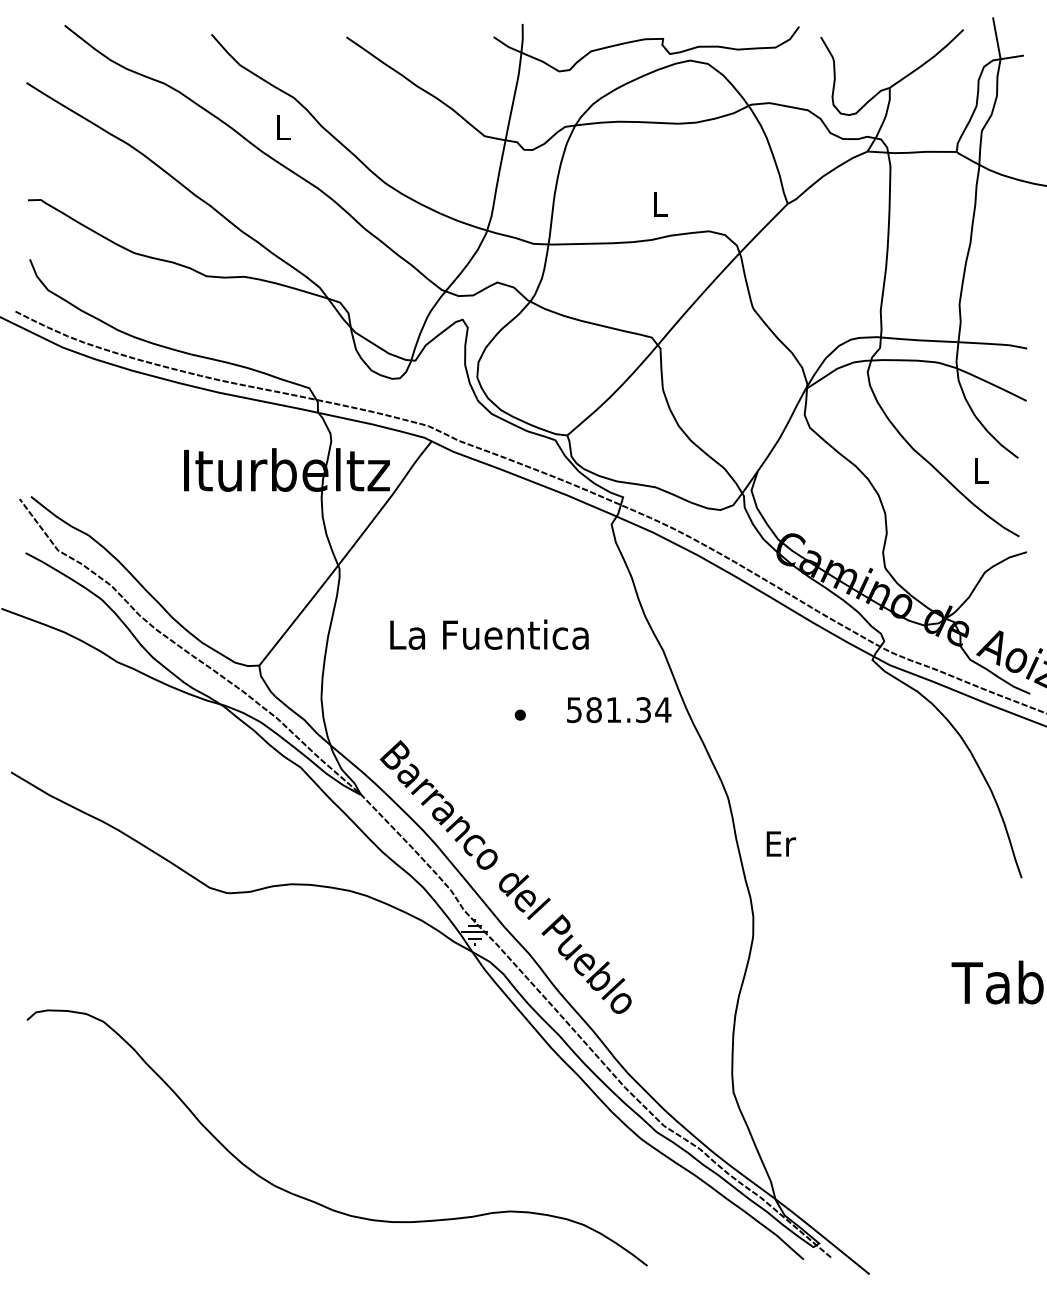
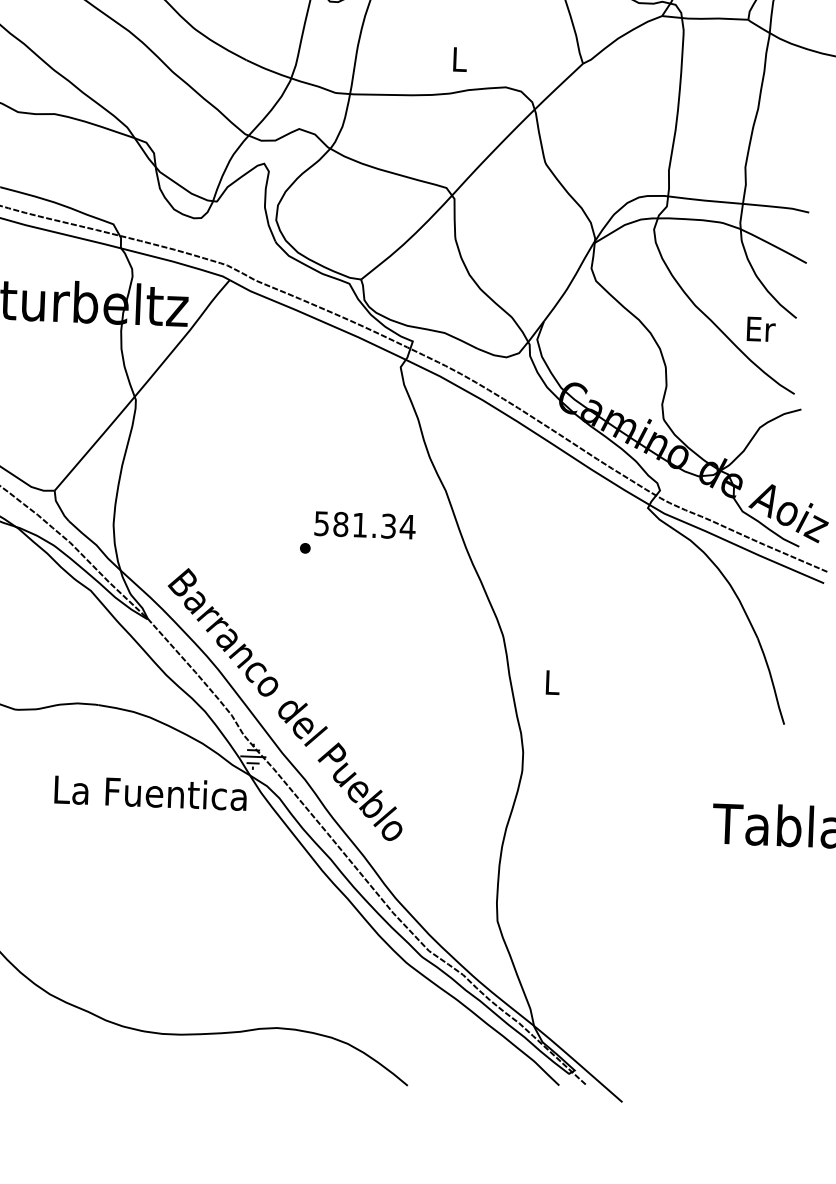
text: (982, 470) -> (761, 328), L -> Er
text: (489, 634) -> (150, 792), moved
text: (619, 710) -> (365, 525), moved
text: (781, 843) -> (553, 682), Er -> L

